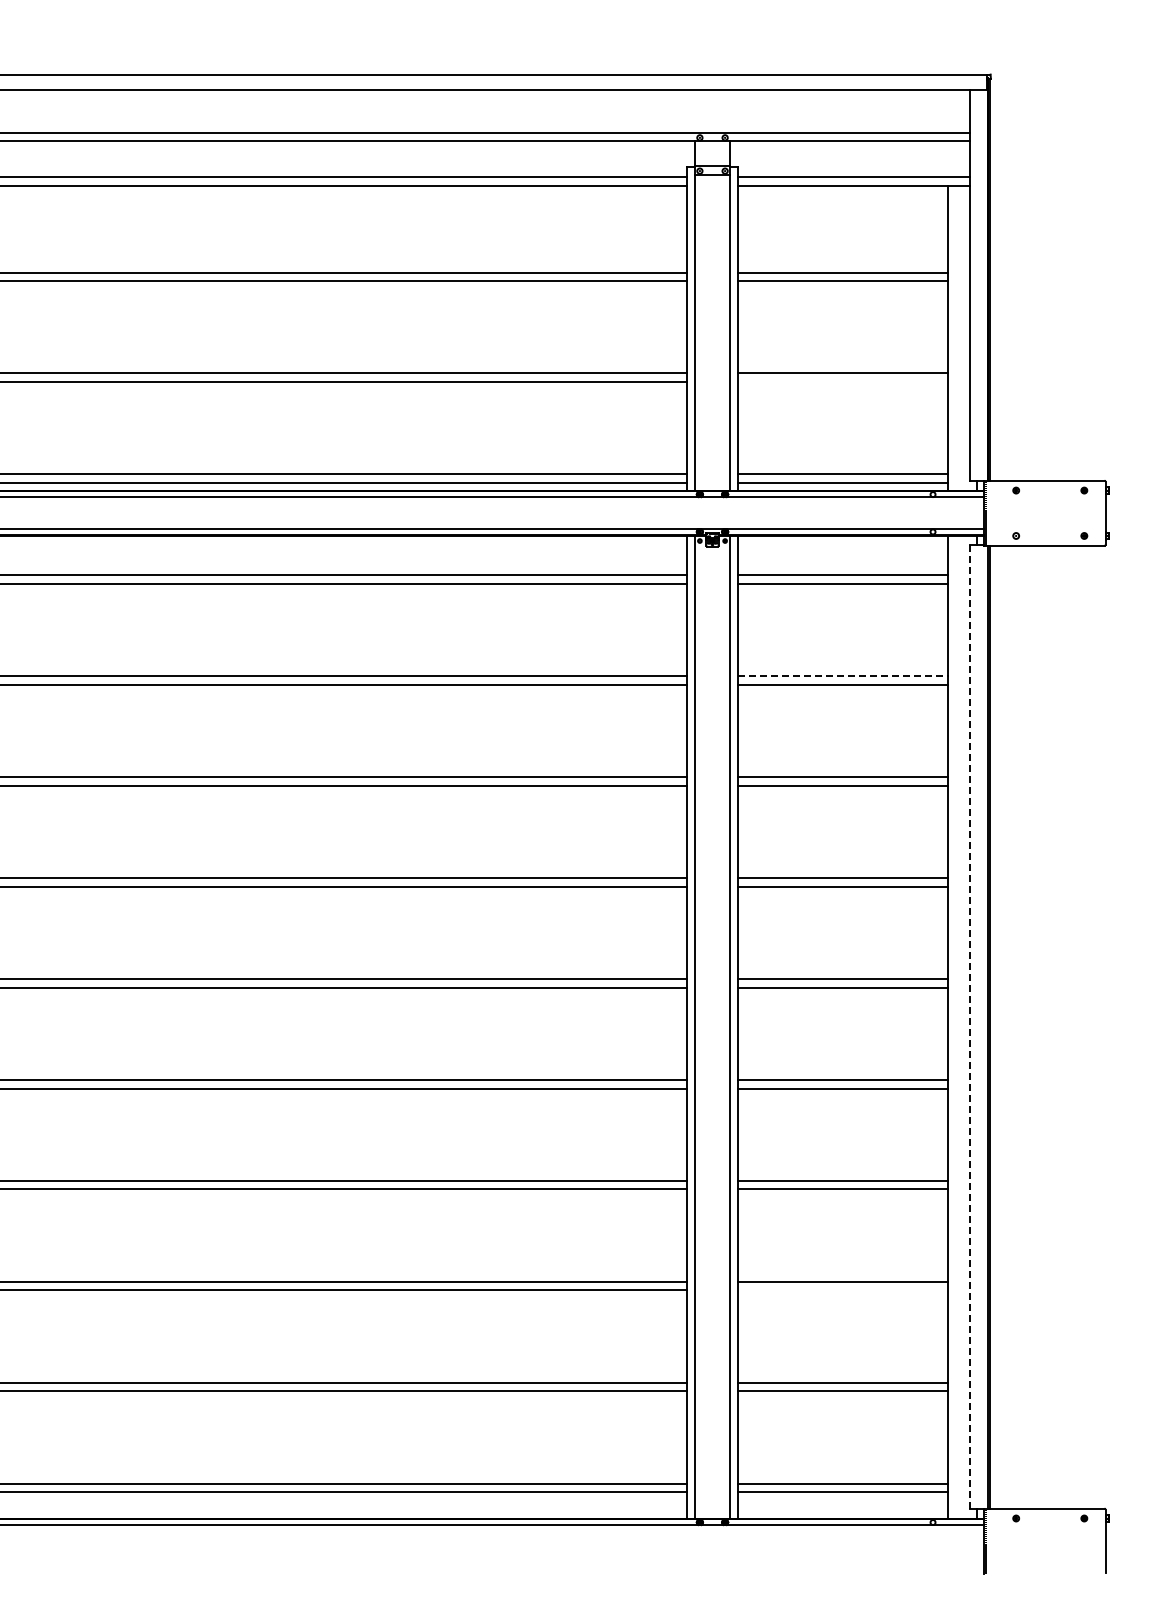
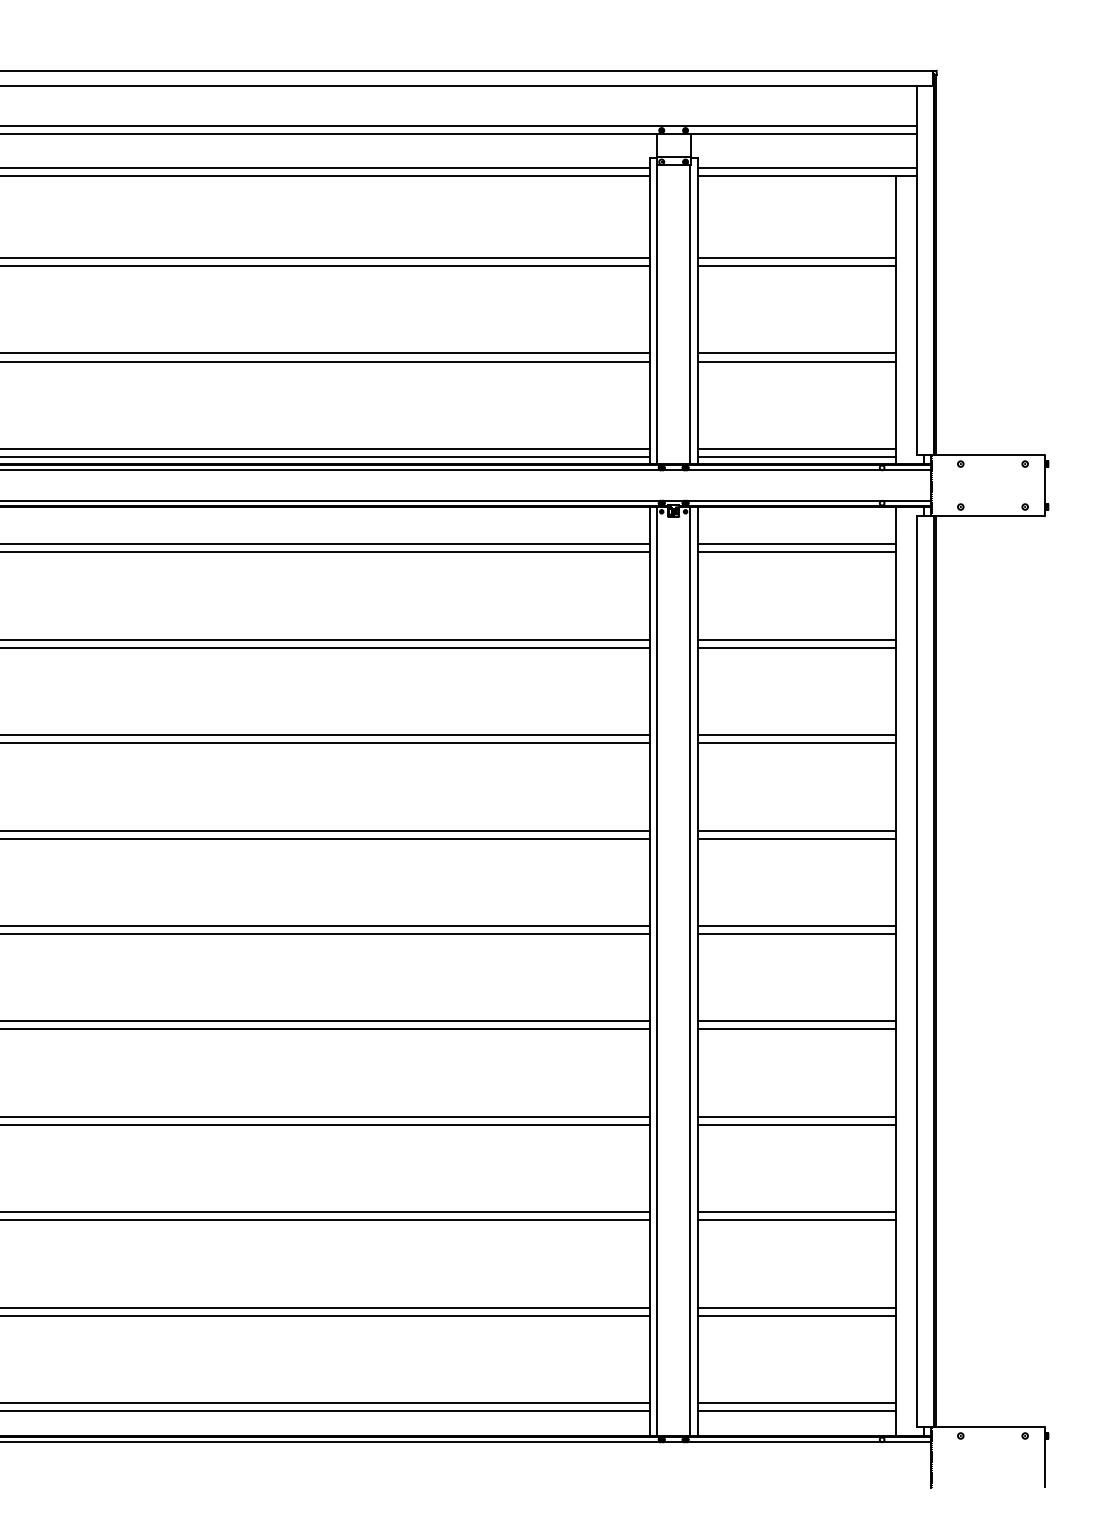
line: (842, 382) -> (796, 361), added
line: (843, 676) -> (797, 639), dashed -> solid
line: (969, 1027) -> (916, 971), dashed -> solid
line: (842, 1290) -> (796, 1220), added

